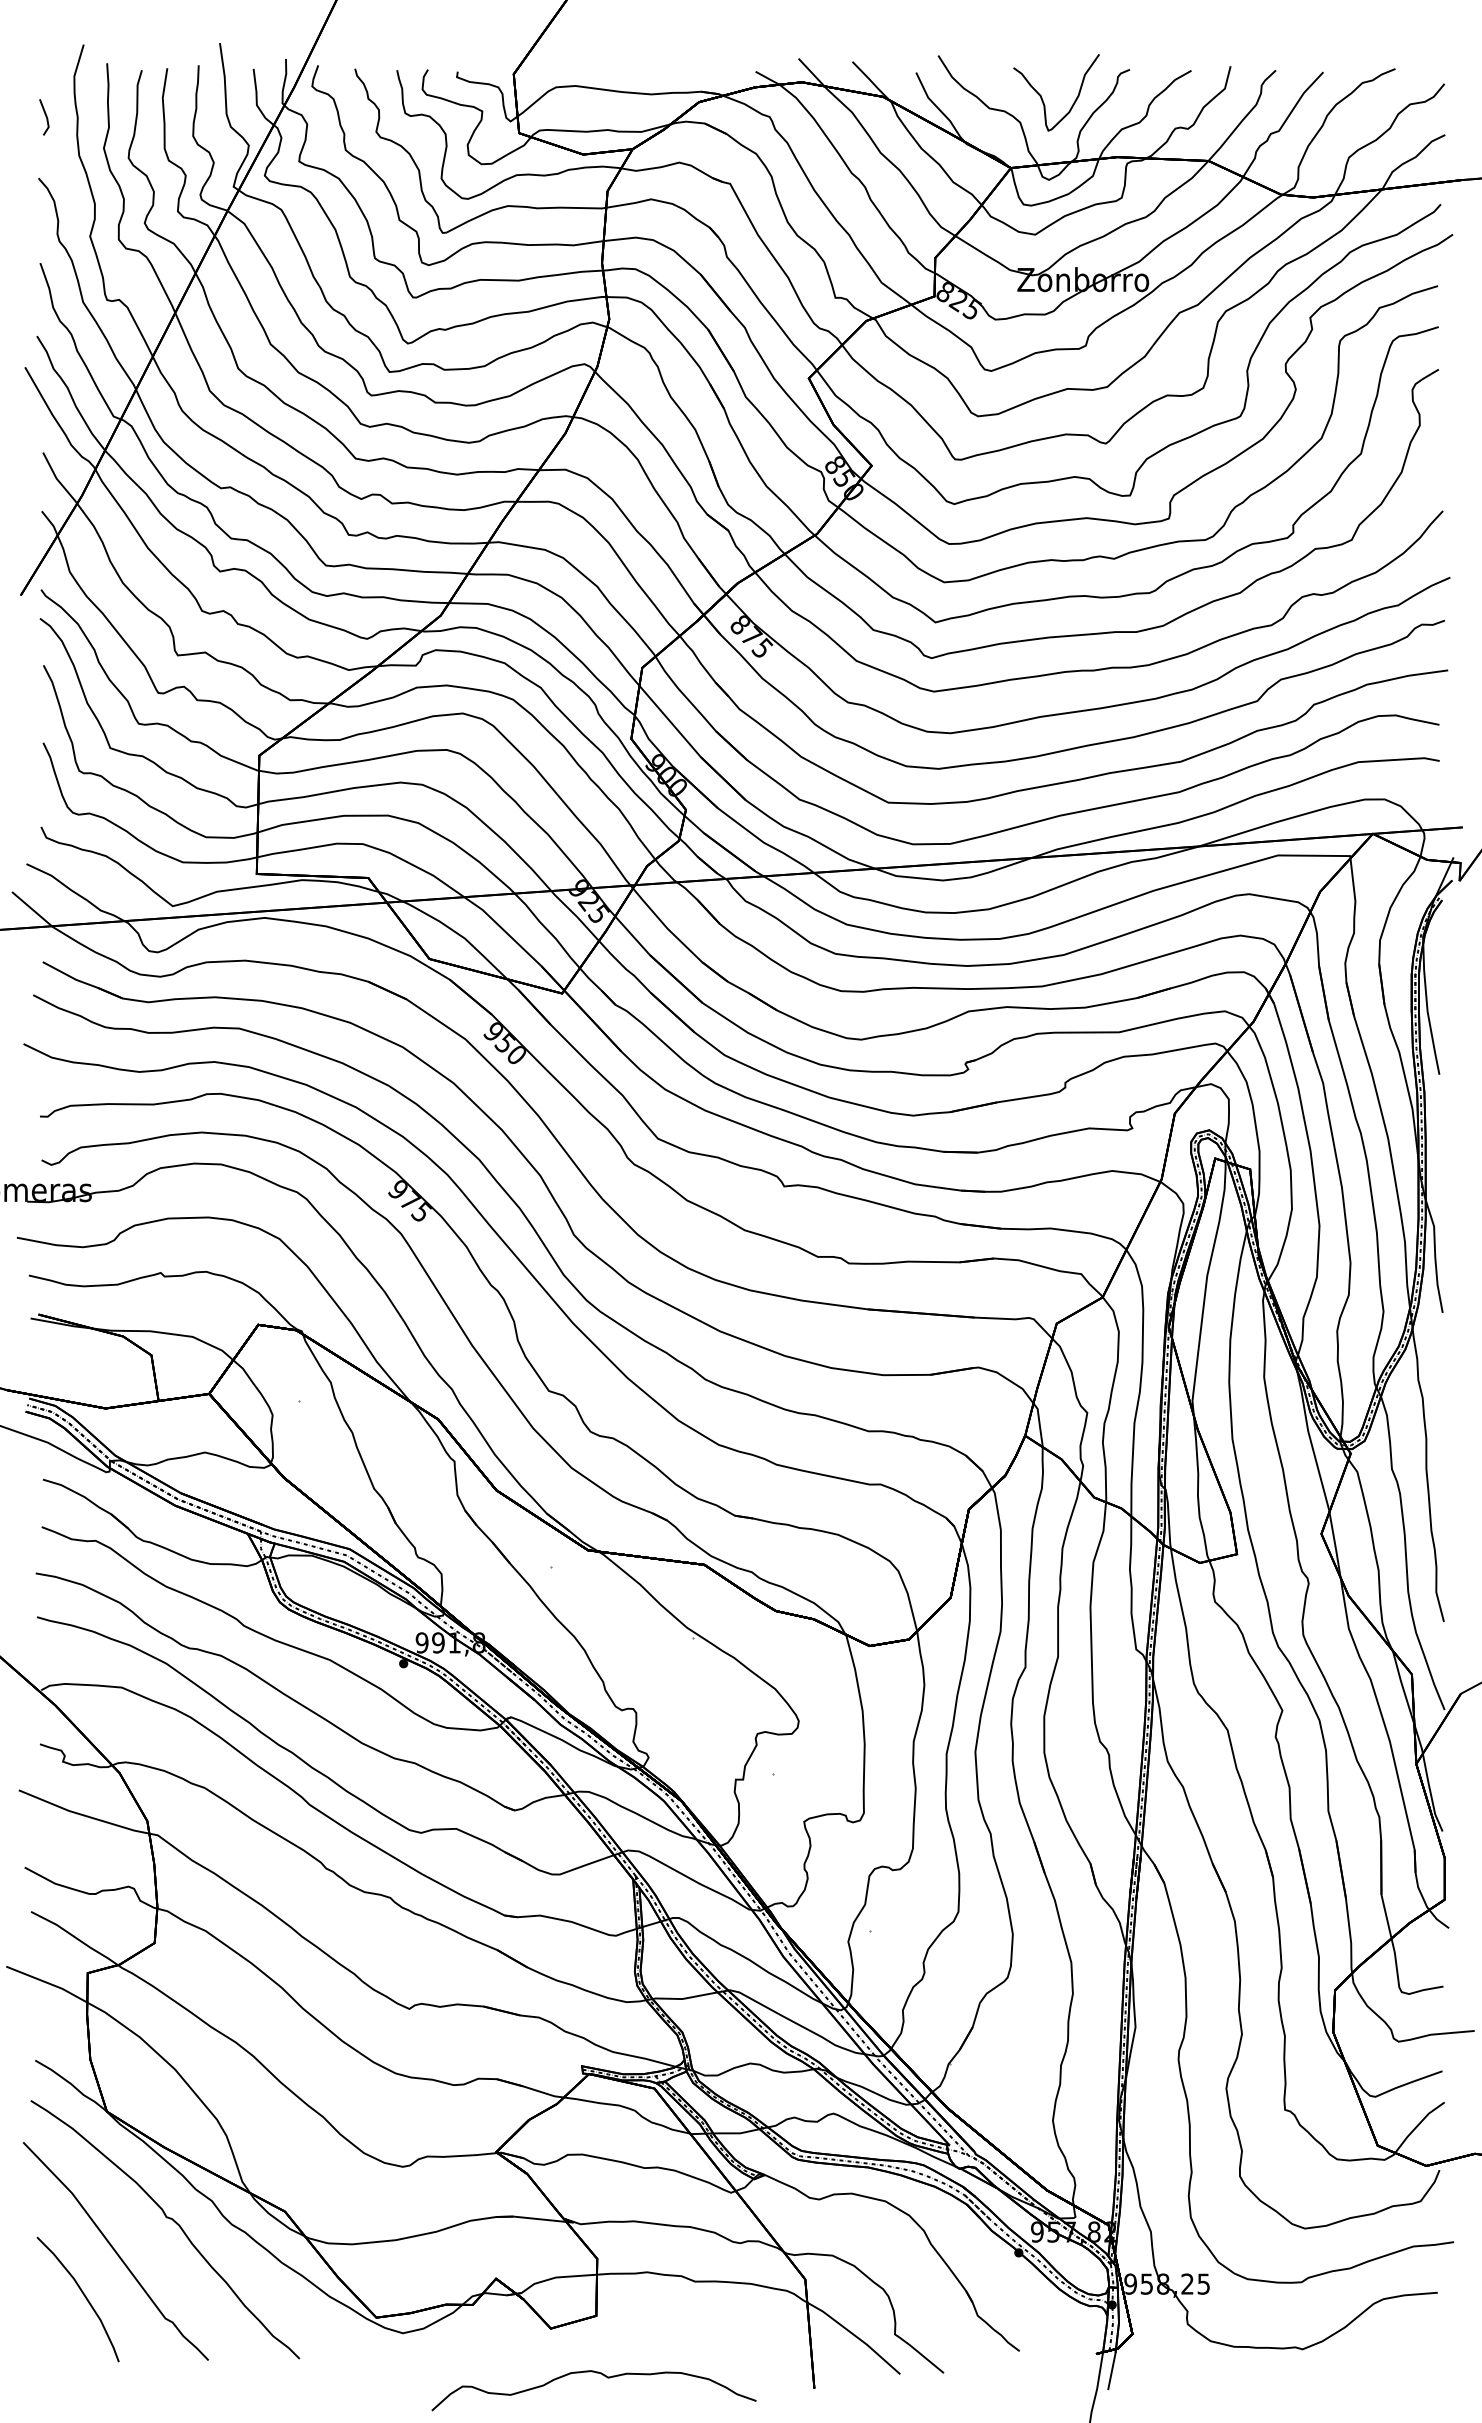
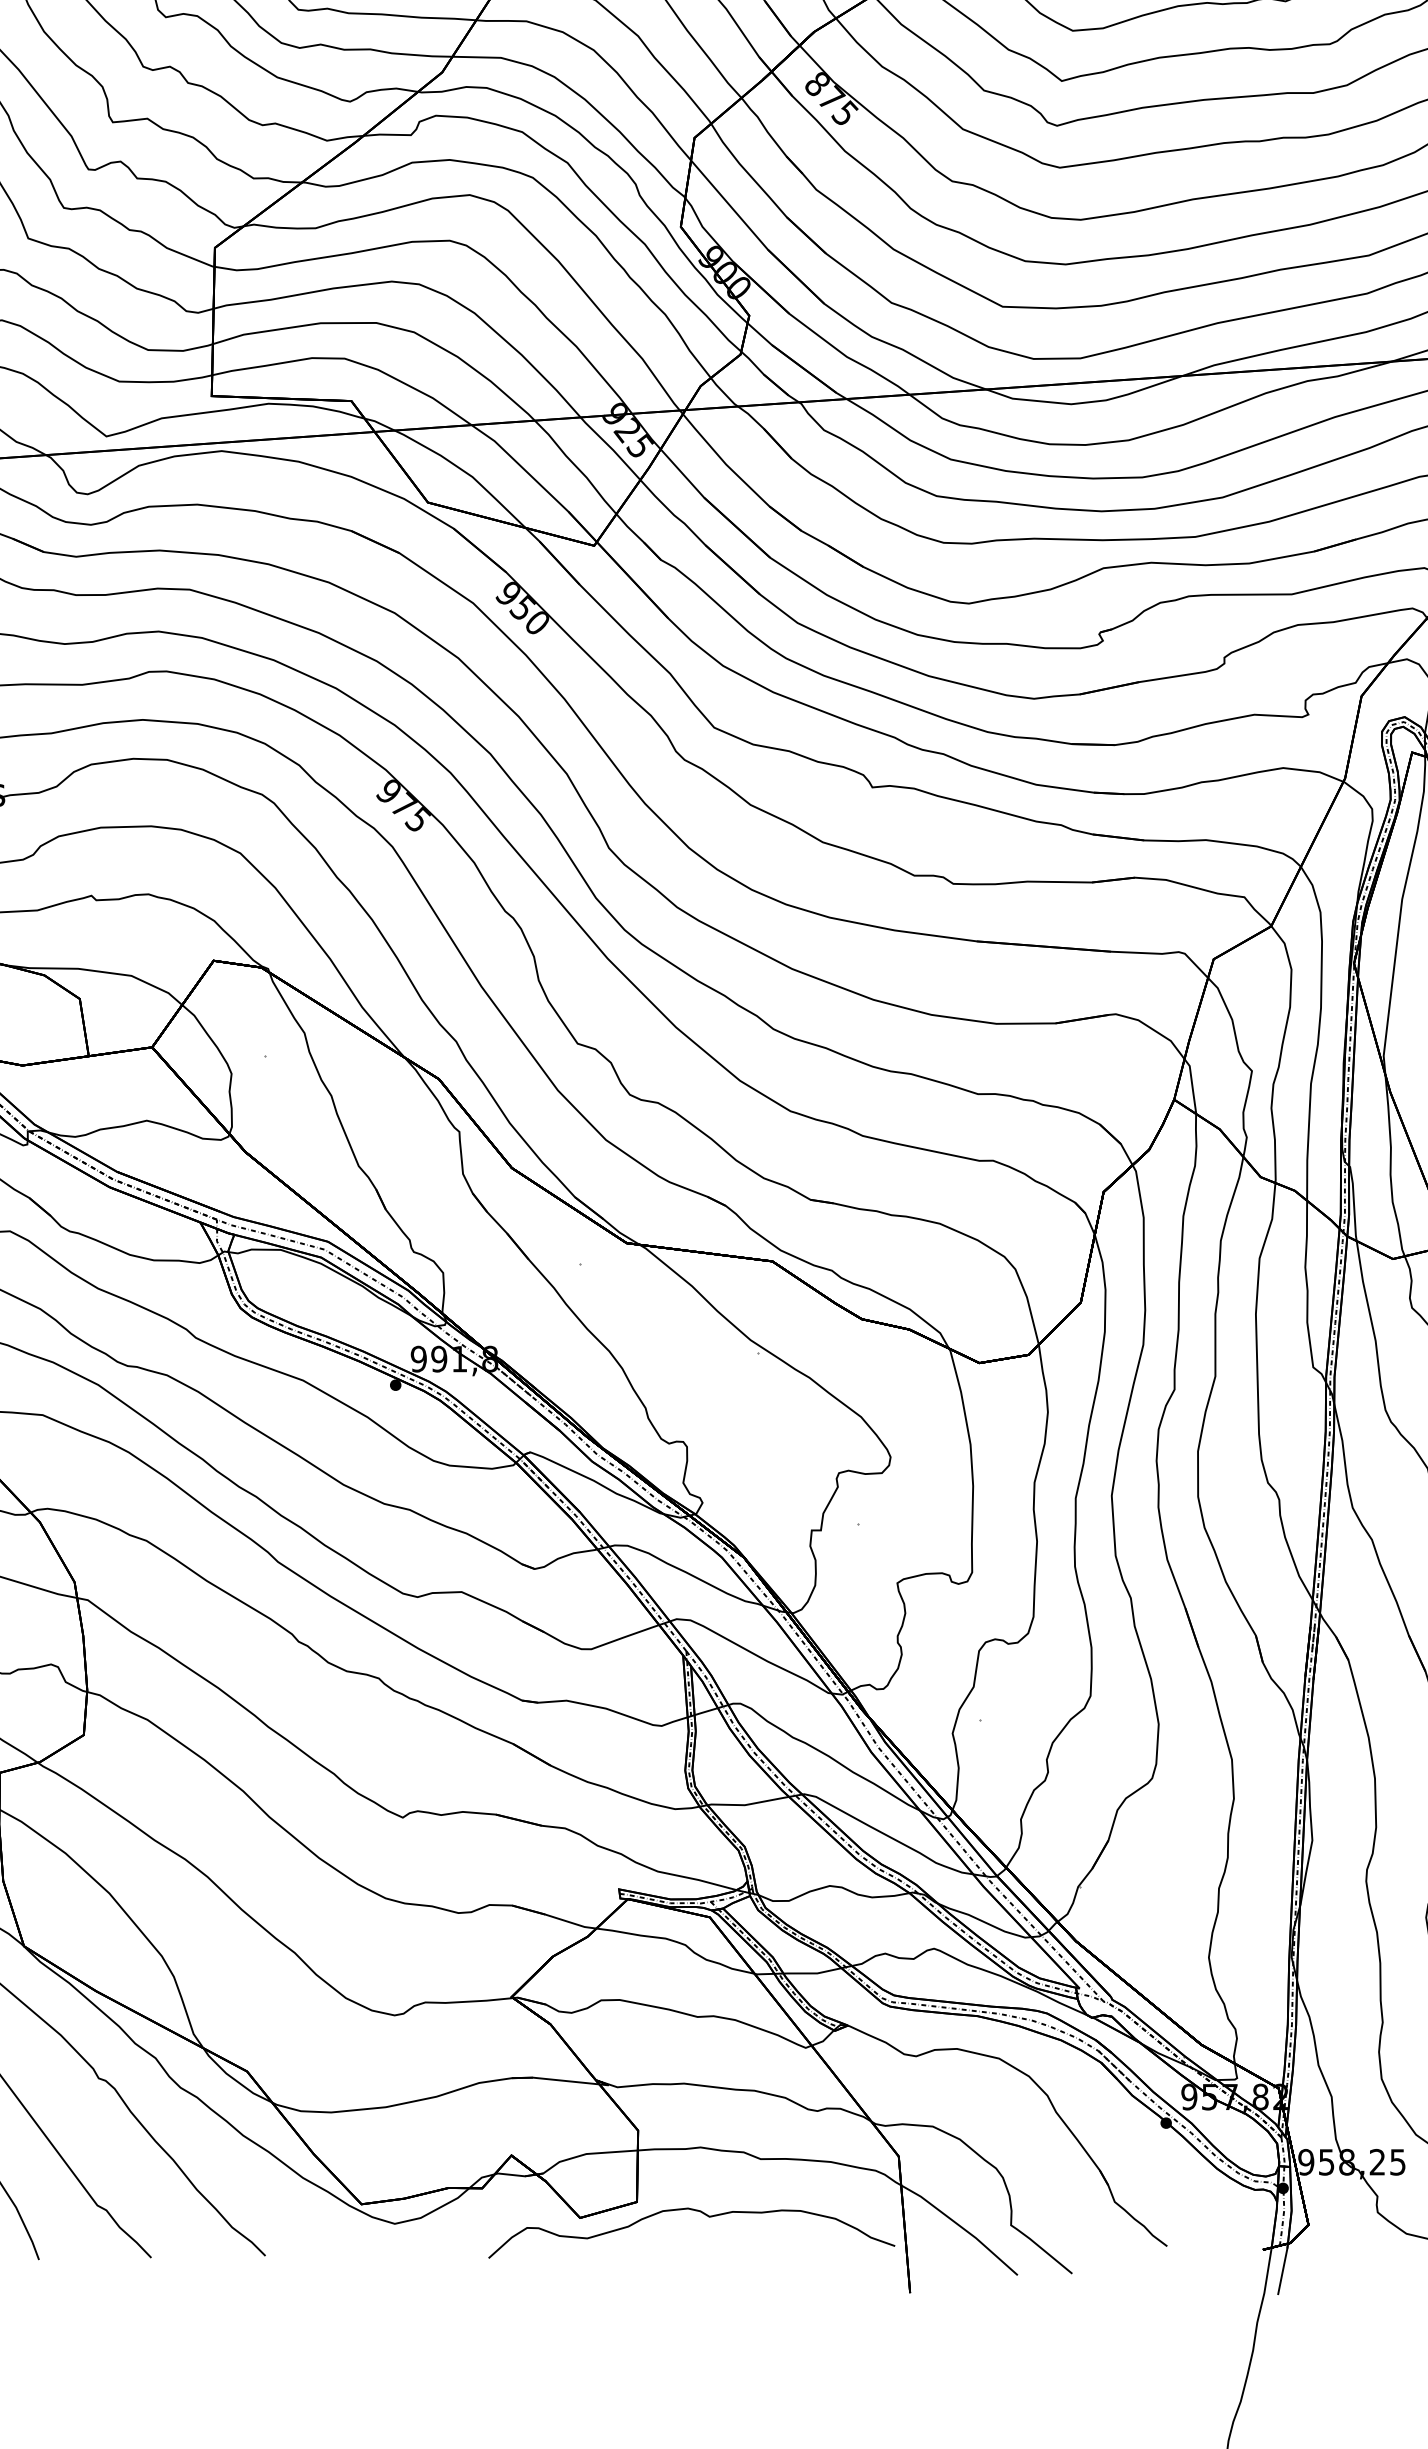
curve: (596, 2373) -> (694, 2211), moved

